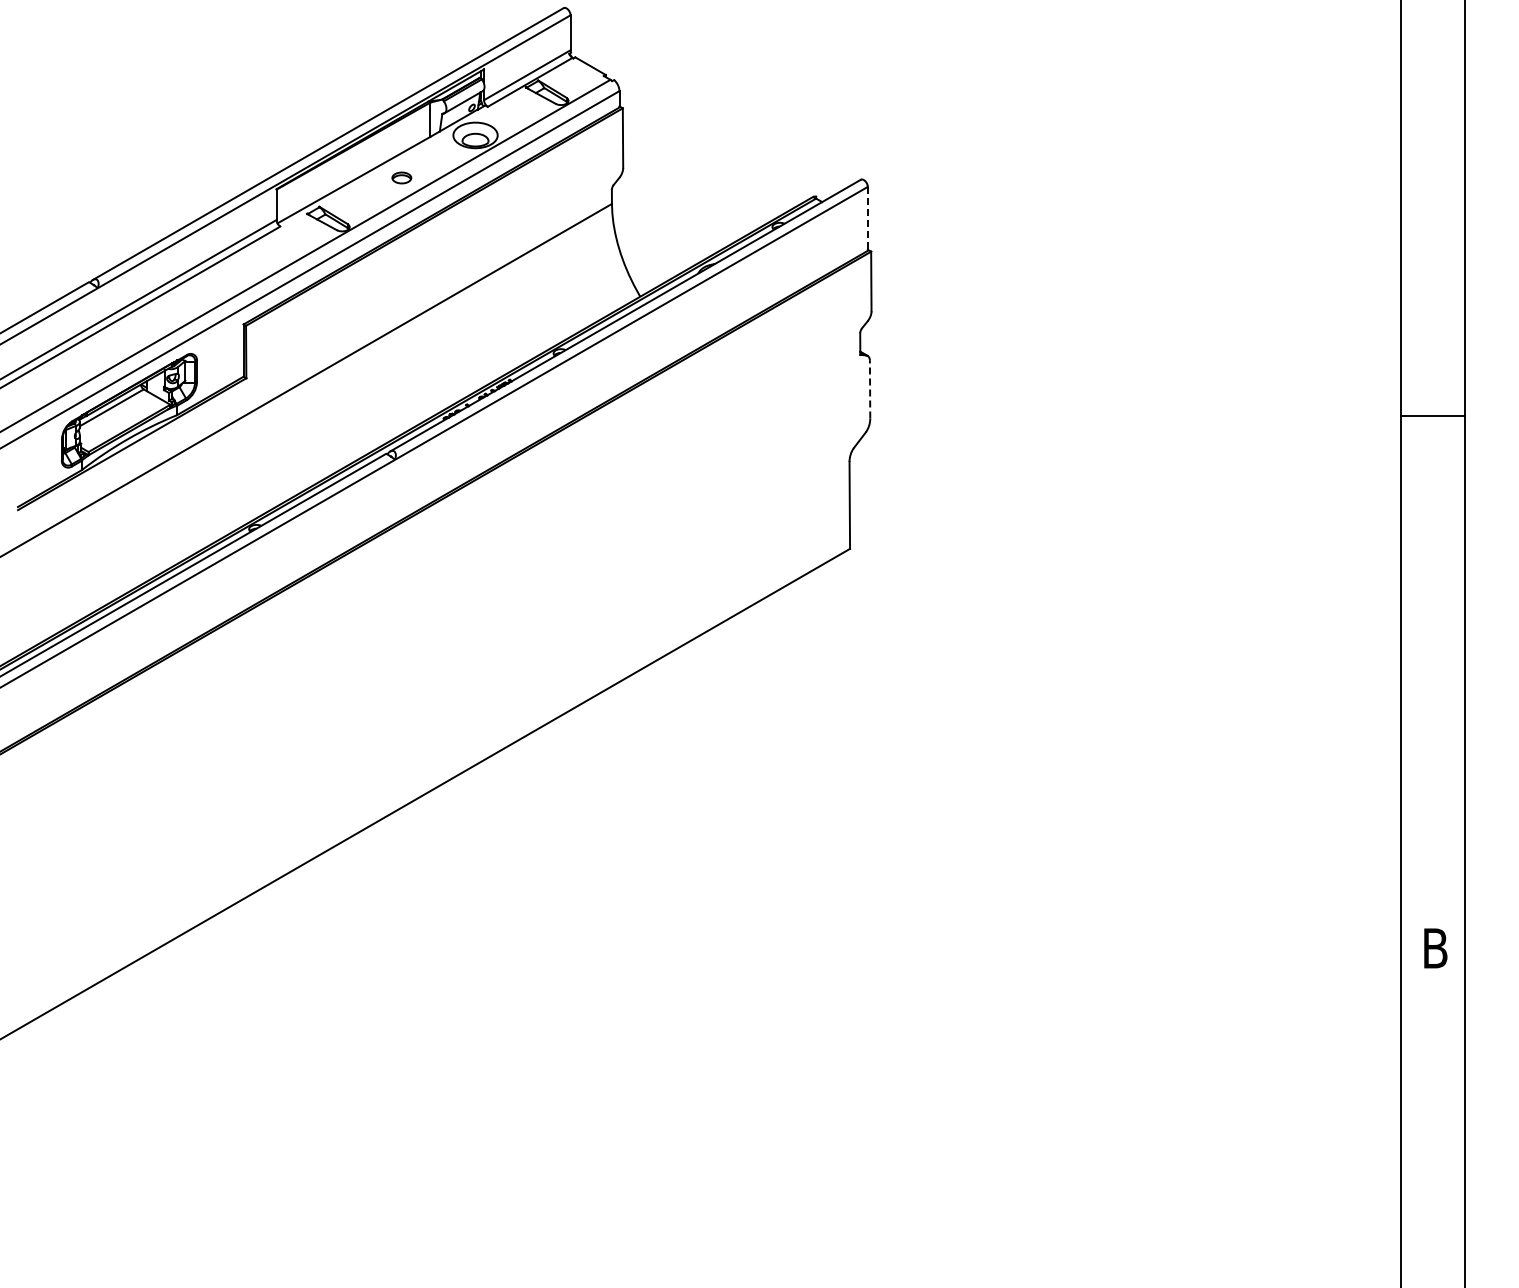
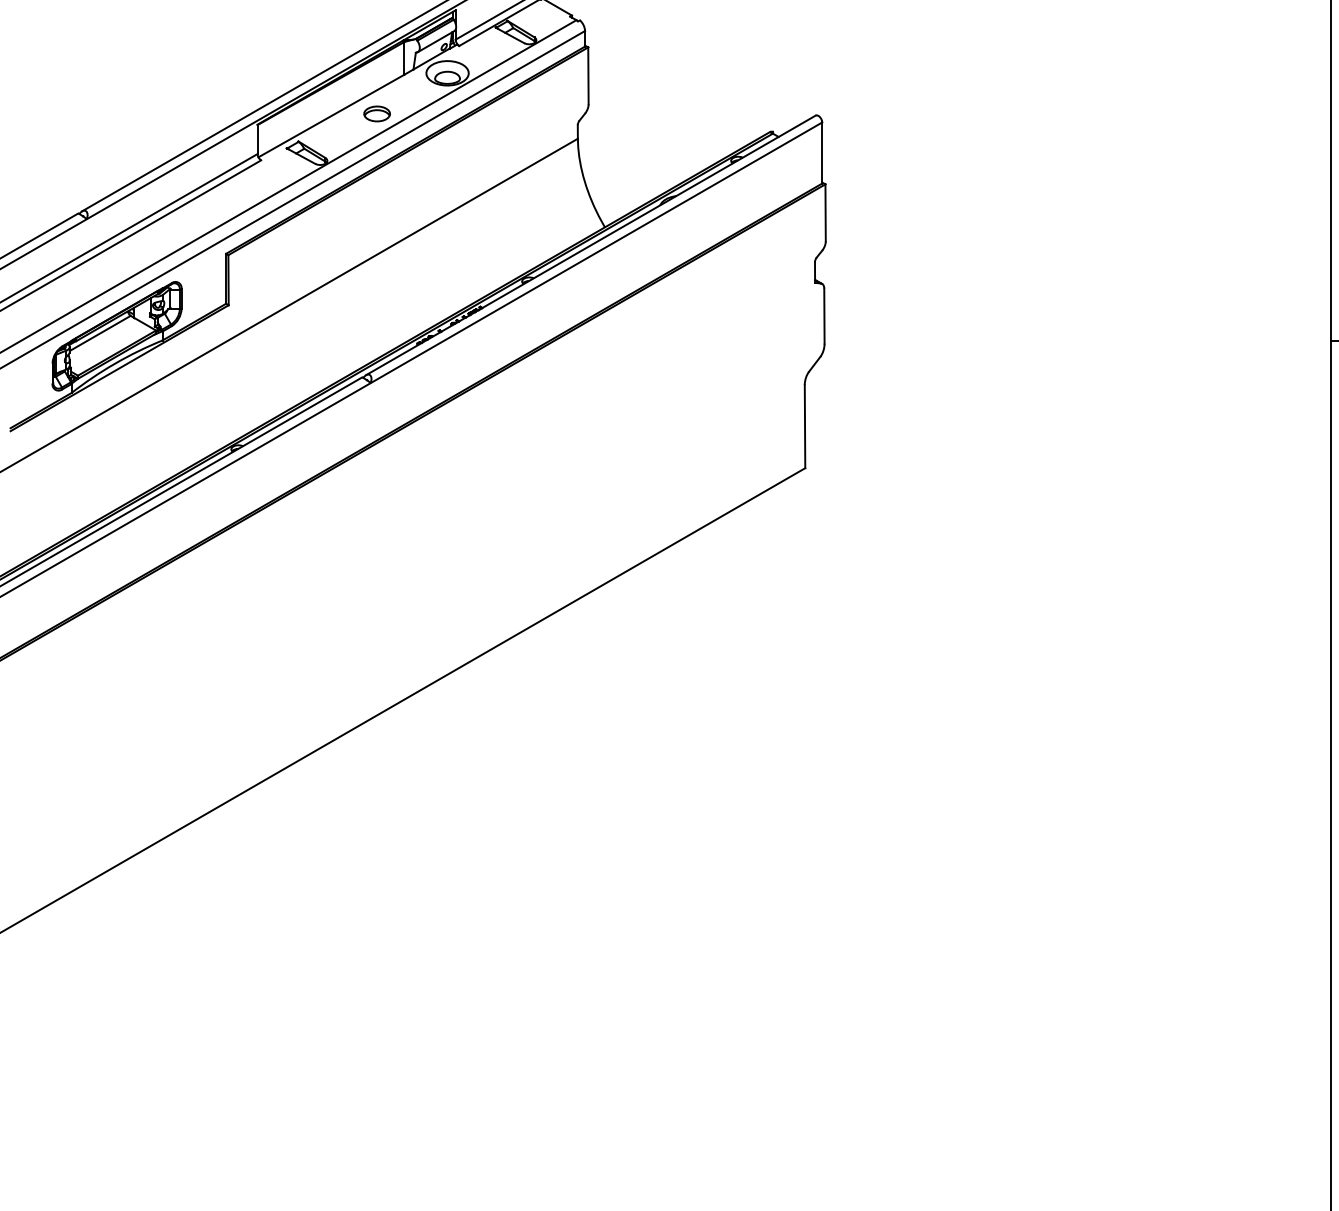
part: (401, 177) -> (376, 113), size x1.43
line: (867, 218) -> (821, 152), dashed -> solid
line: (870, 389) -> (824, 315), dashed -> solid

